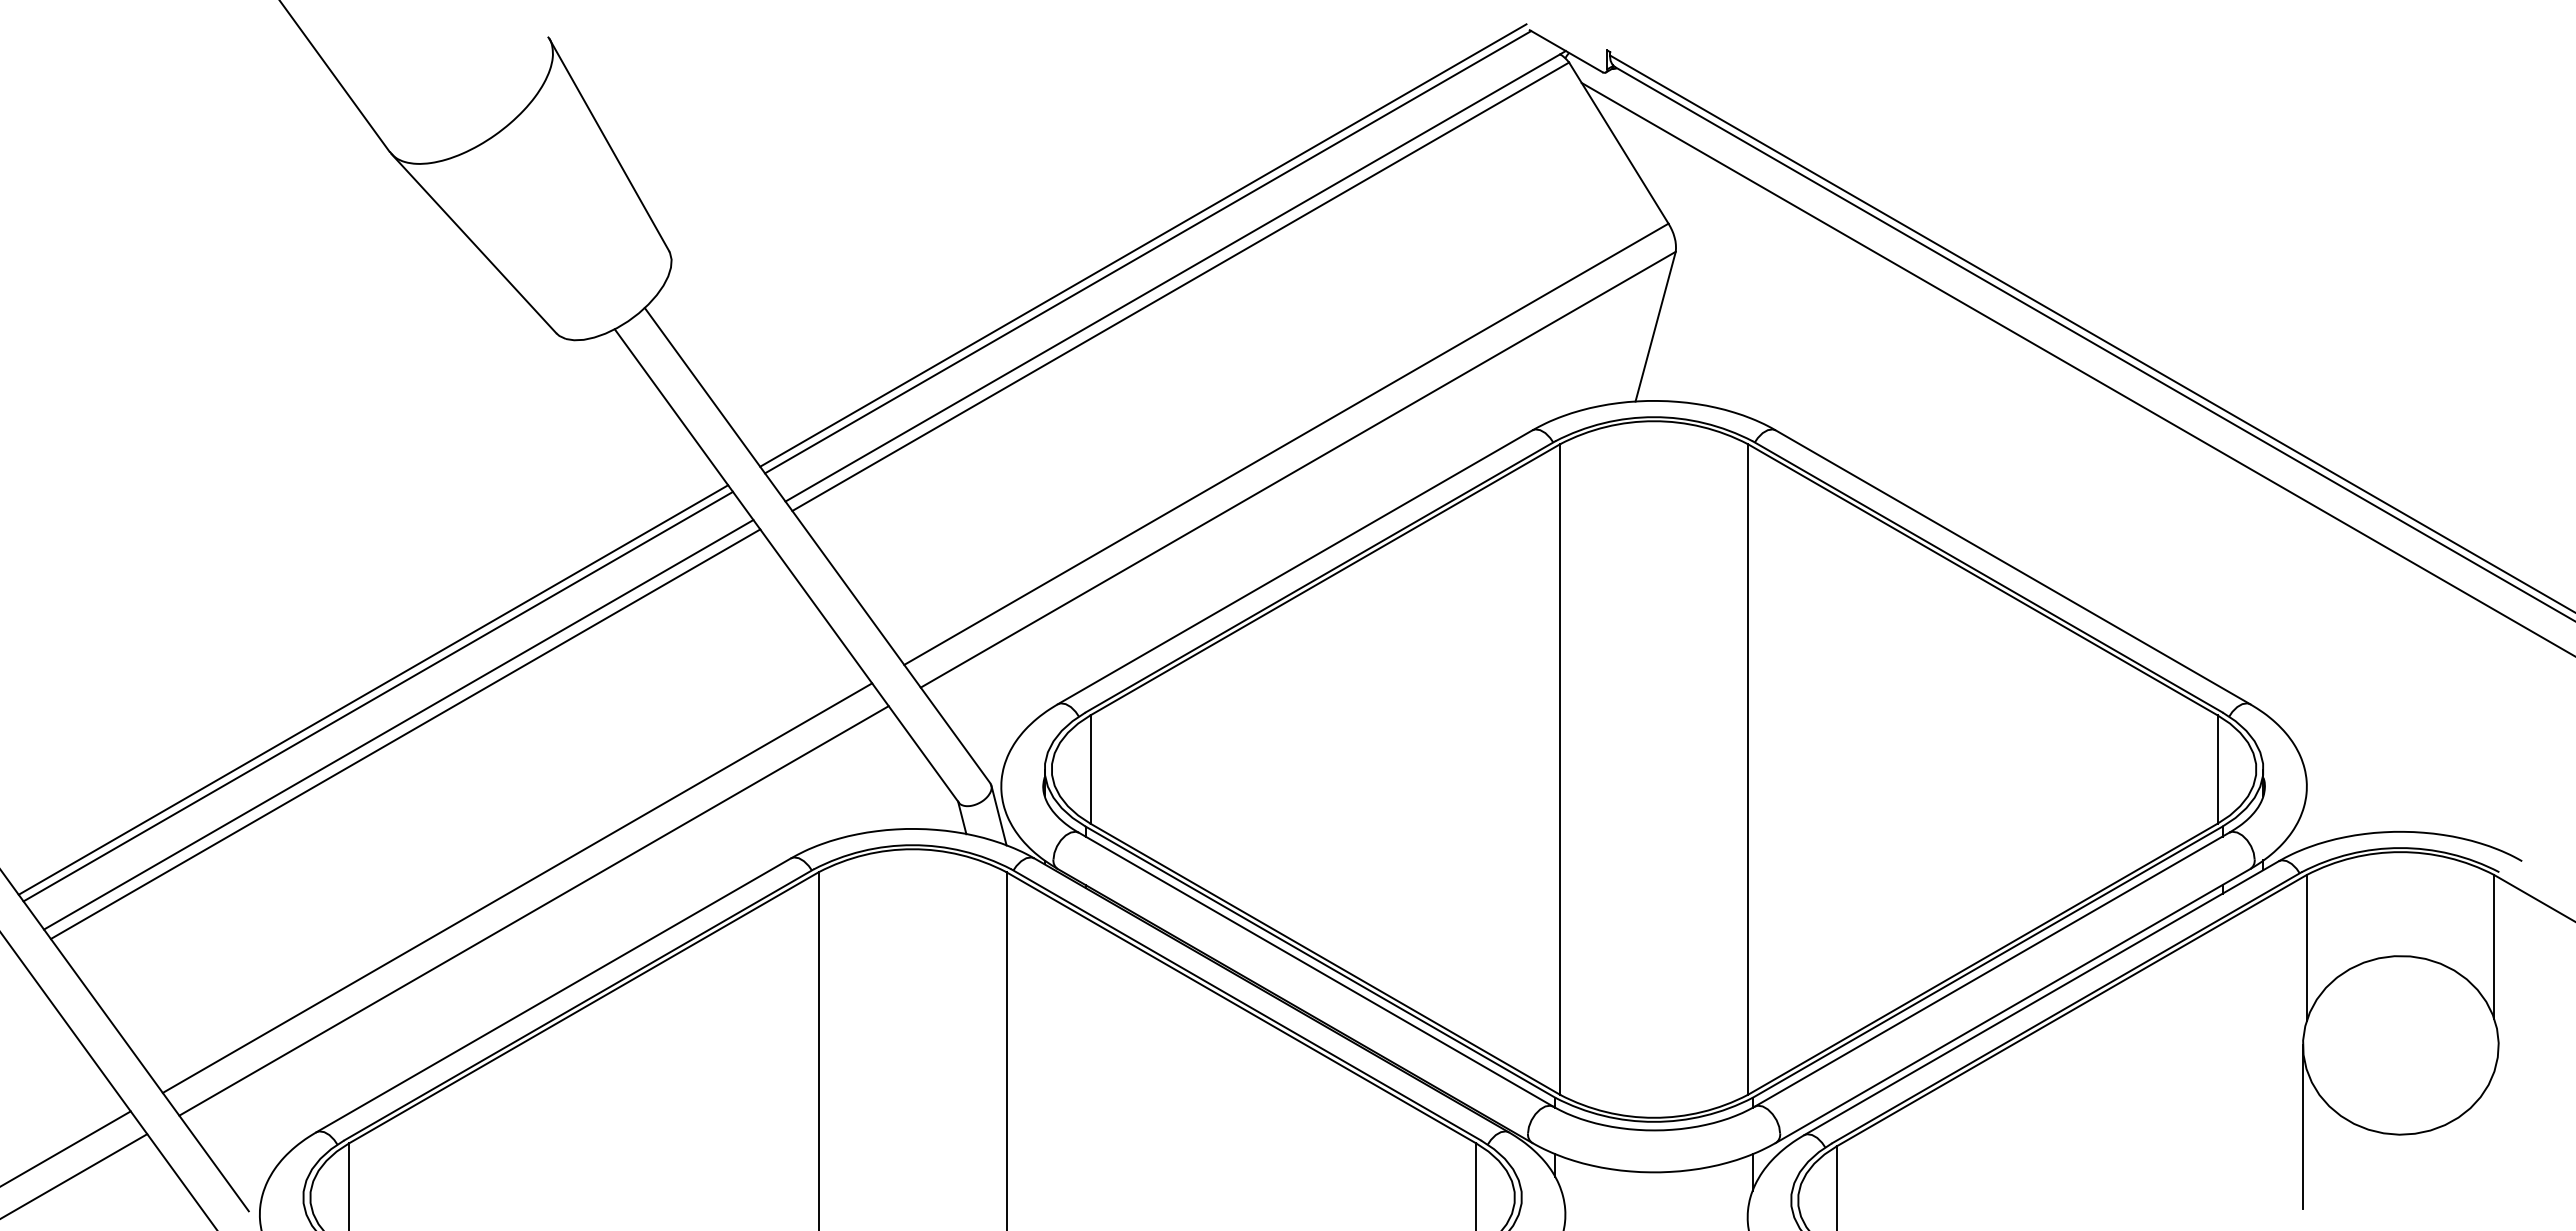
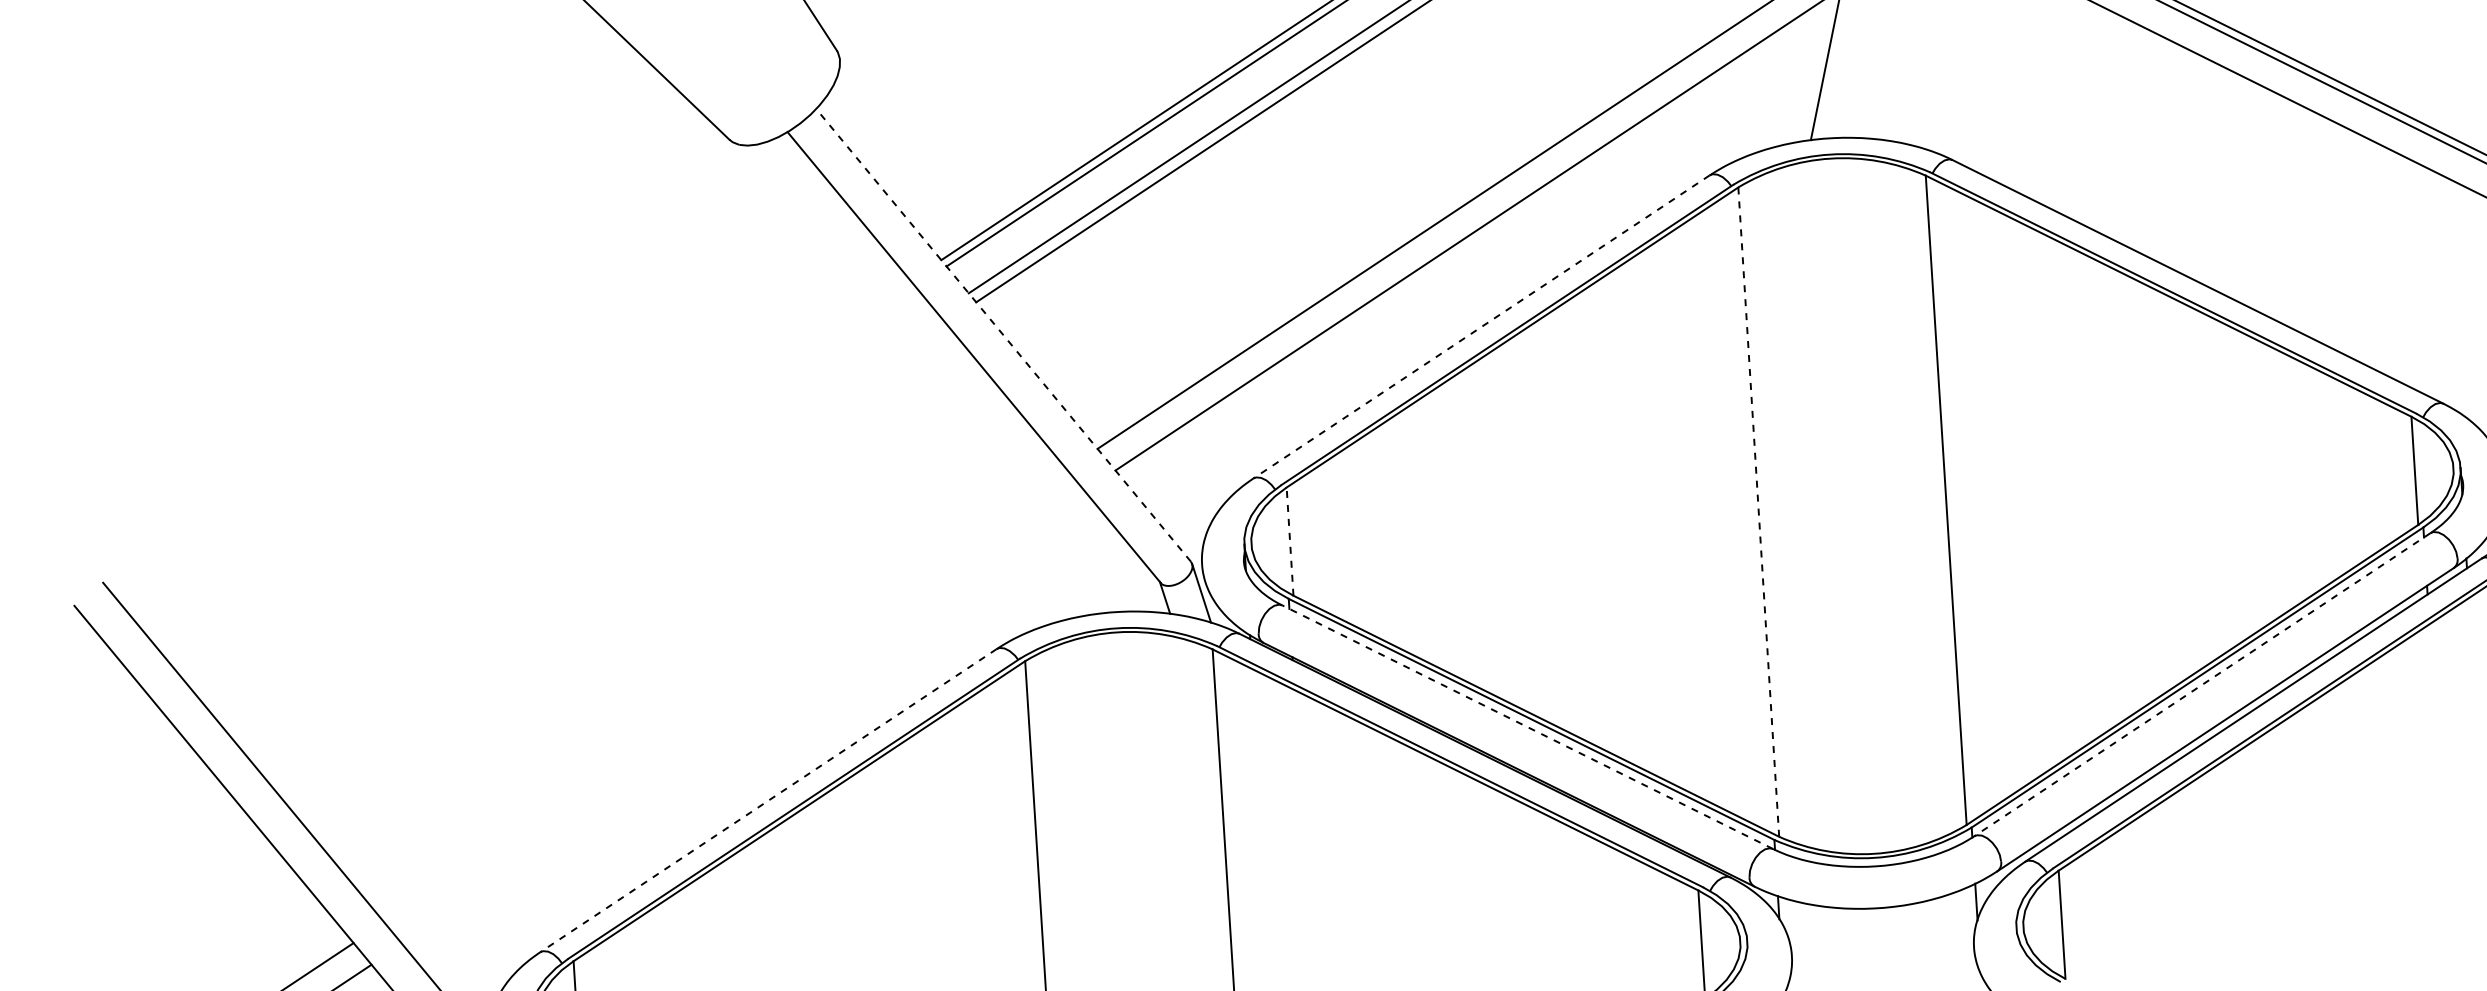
line: (817, 545) -> (1003, 335), solid -> dashed
line: (1295, 567) -> (1481, 327), solid -> dashed
line: (373, 689) -> (569, 506), removed
line: (378, 696) -> (574, 513), removed
line: (398, 724) -> (596, 540), removed
line: (405, 734) -> (604, 549), removed
line: (1090, 769) -> (1290, 541), solid -> dashed
line: (1560, 770) -> (1759, 513), solid -> dashed
line: (517, 887) -> (725, 695), removed
line: (533, 910) -> (742, 717), removed
line: (1316, 969) -> (1528, 727), solid -> dashed
line: (1992, 969) -> (2202, 684), solid -> dashed
line: (553, 995) -> (768, 800), solid -> dashed

